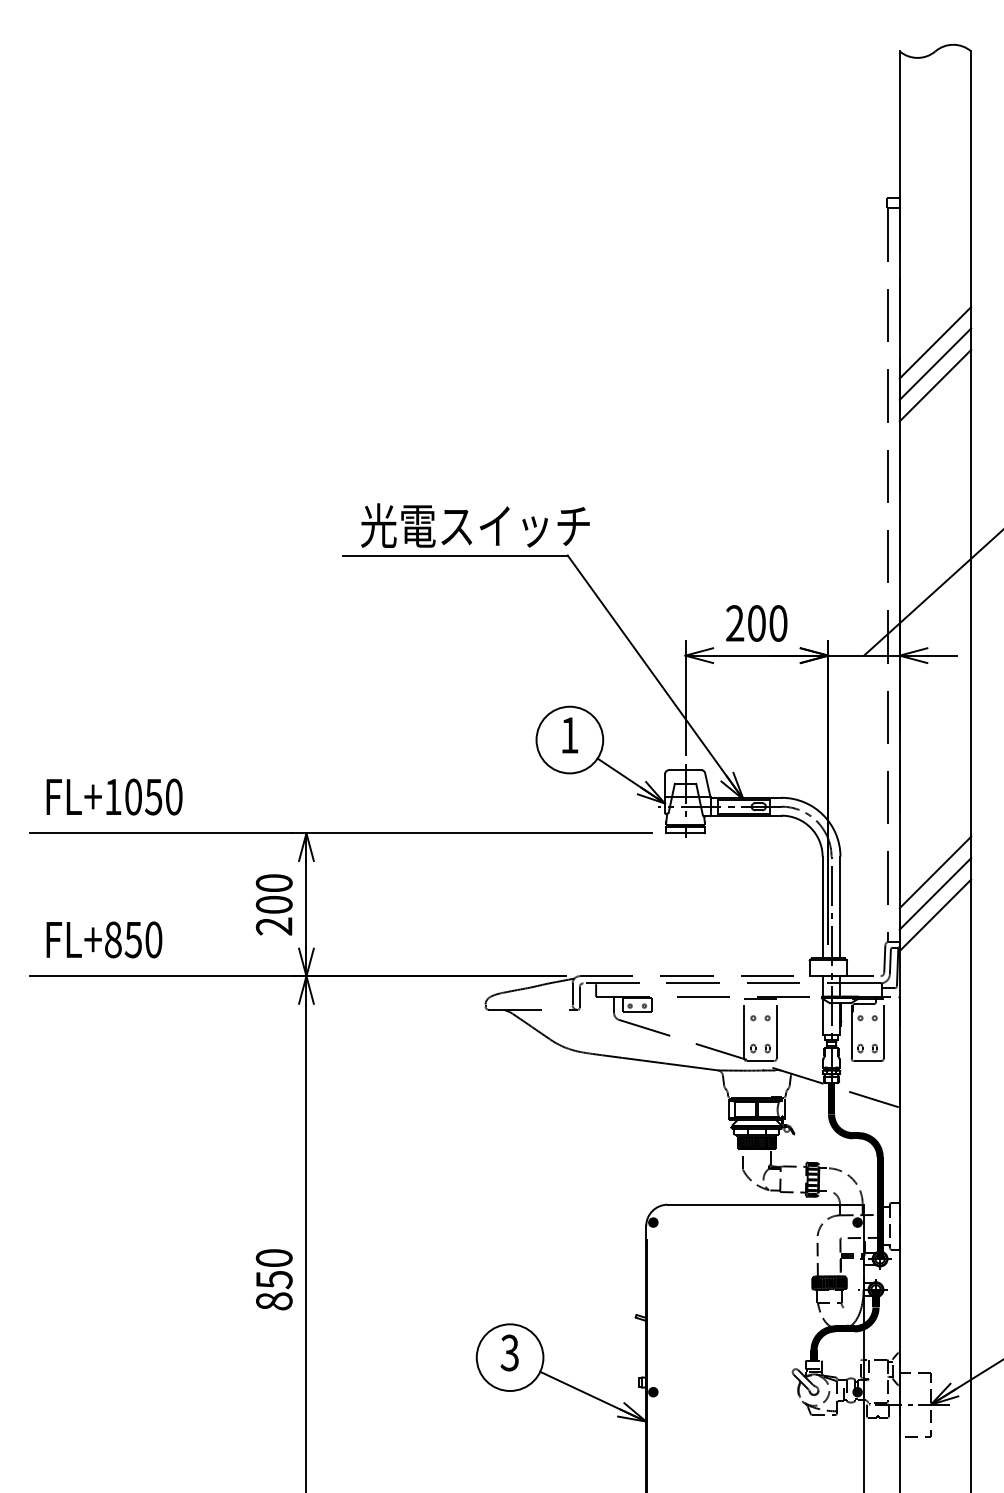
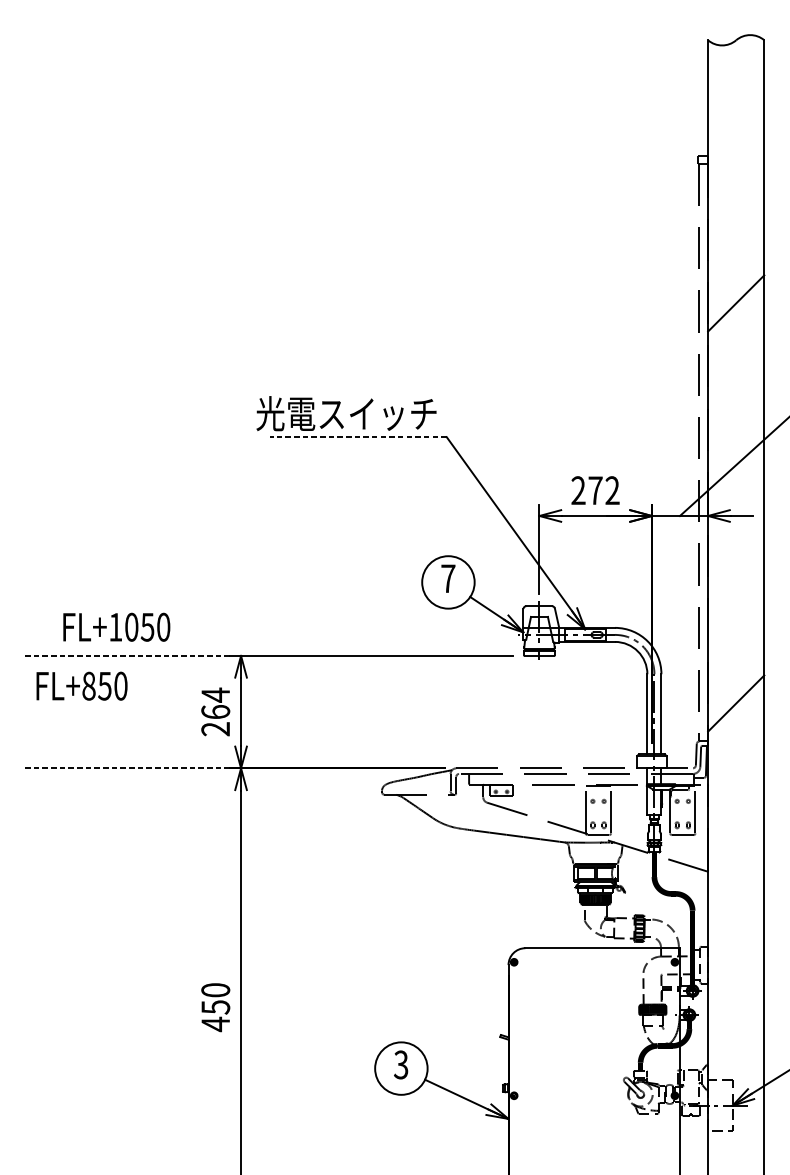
line: (935, 342) -> (736, 269), removed
line: (935, 363) -> (736, 286), removed
text: (475, 525) -> (346, 413), moved
line: (454, 555) -> (357, 437), solid -> dashed
text: (767, 623) -> (604, 490), 200 -> 272
text: (569, 735) -> (448, 578), 1 -> 7
text: (114, 796) -> (116, 626), moved
line: (161, 833) -> (126, 655), solid -> dashed
line: (935, 872) -> (736, 686), removed
text: (273, 893) -> (215, 703), 200 -> 264
line: (935, 915) -> (736, 720), removed
text: (104, 939) -> (82, 685), moved
line: (161, 976) -> (126, 768), solid -> dashed
text: (274, 1301) -> (215, 1024), 850 -> 450

